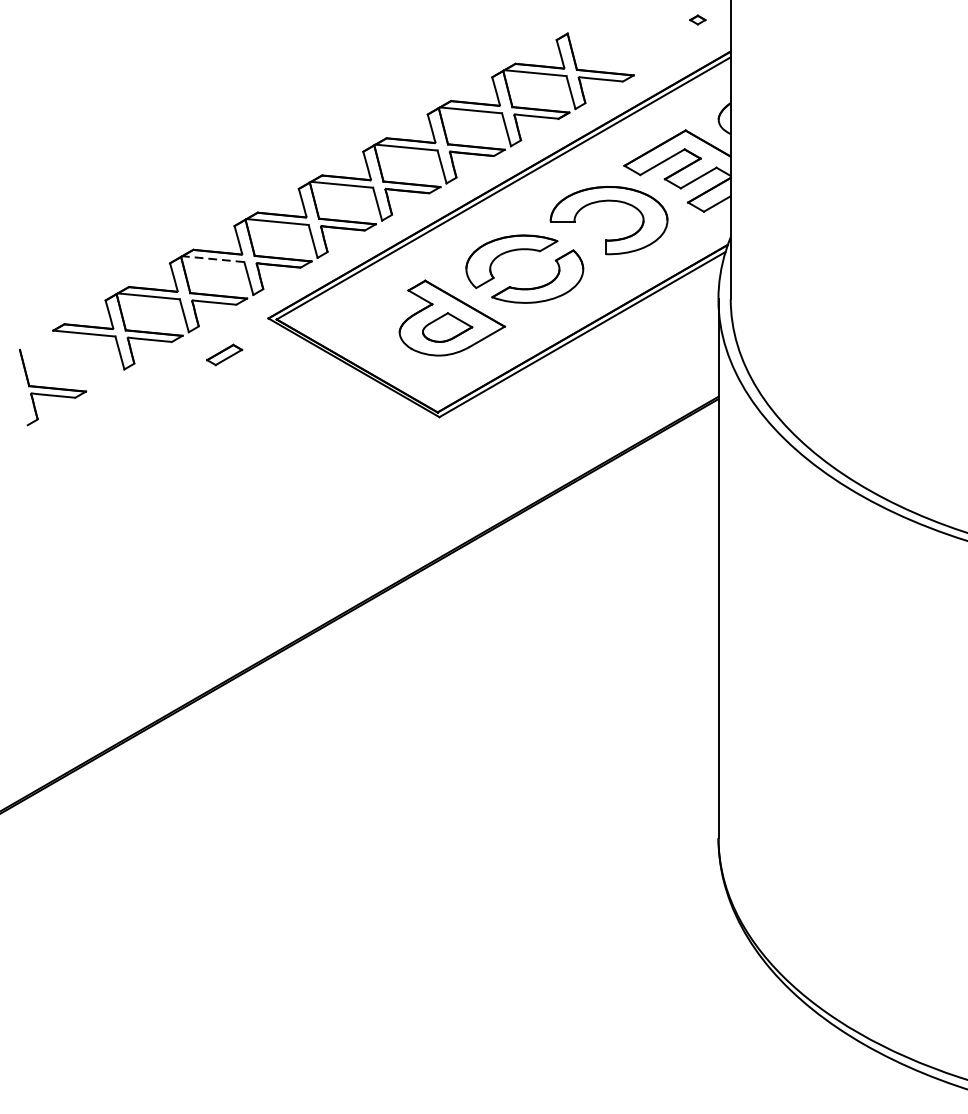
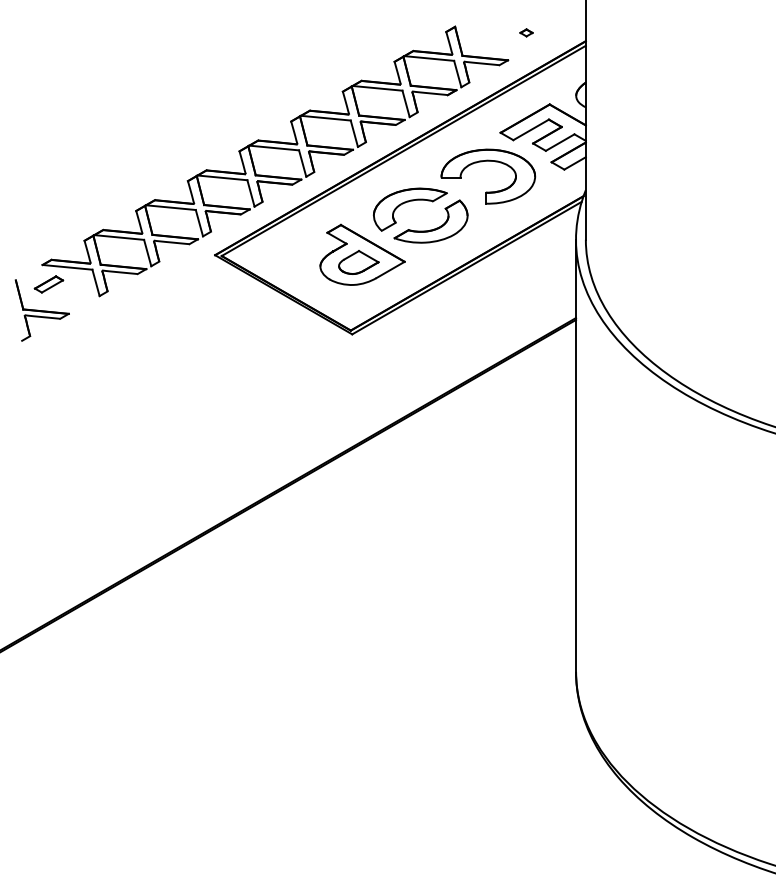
part: (697, 19) -> (526, 32), moved
line: (212, 258) -> (170, 207), dashed -> solid
part: (224, 354) -> (48, 284), moved

